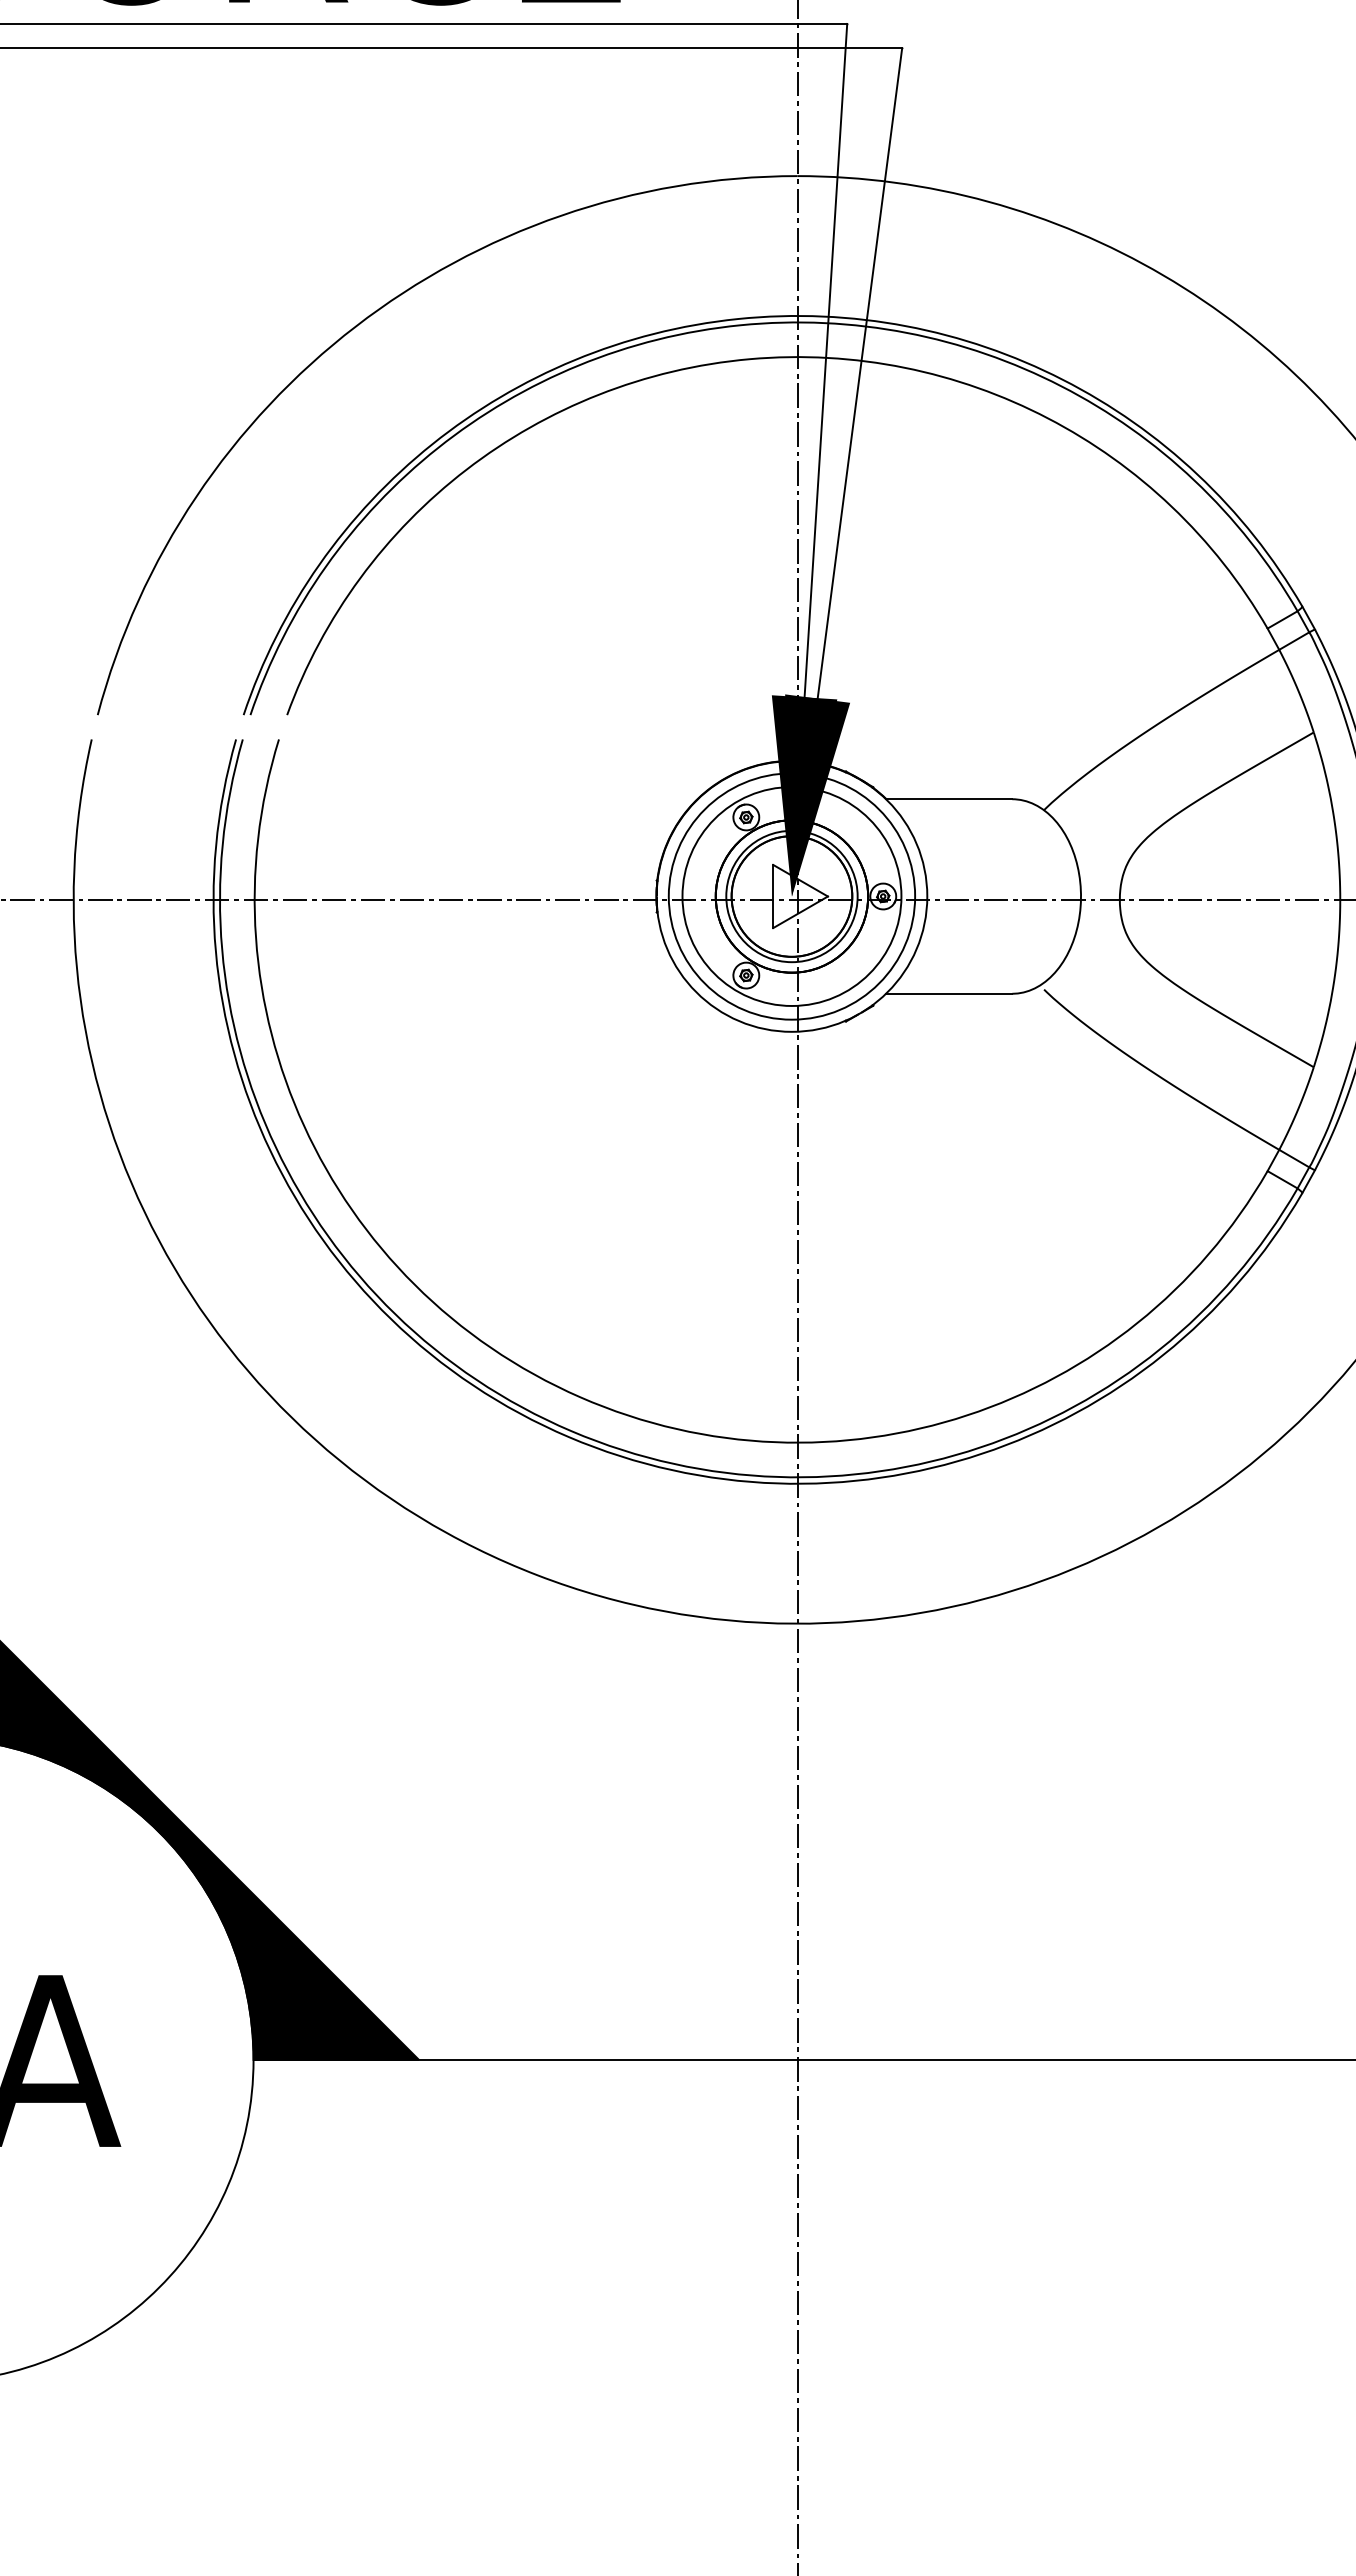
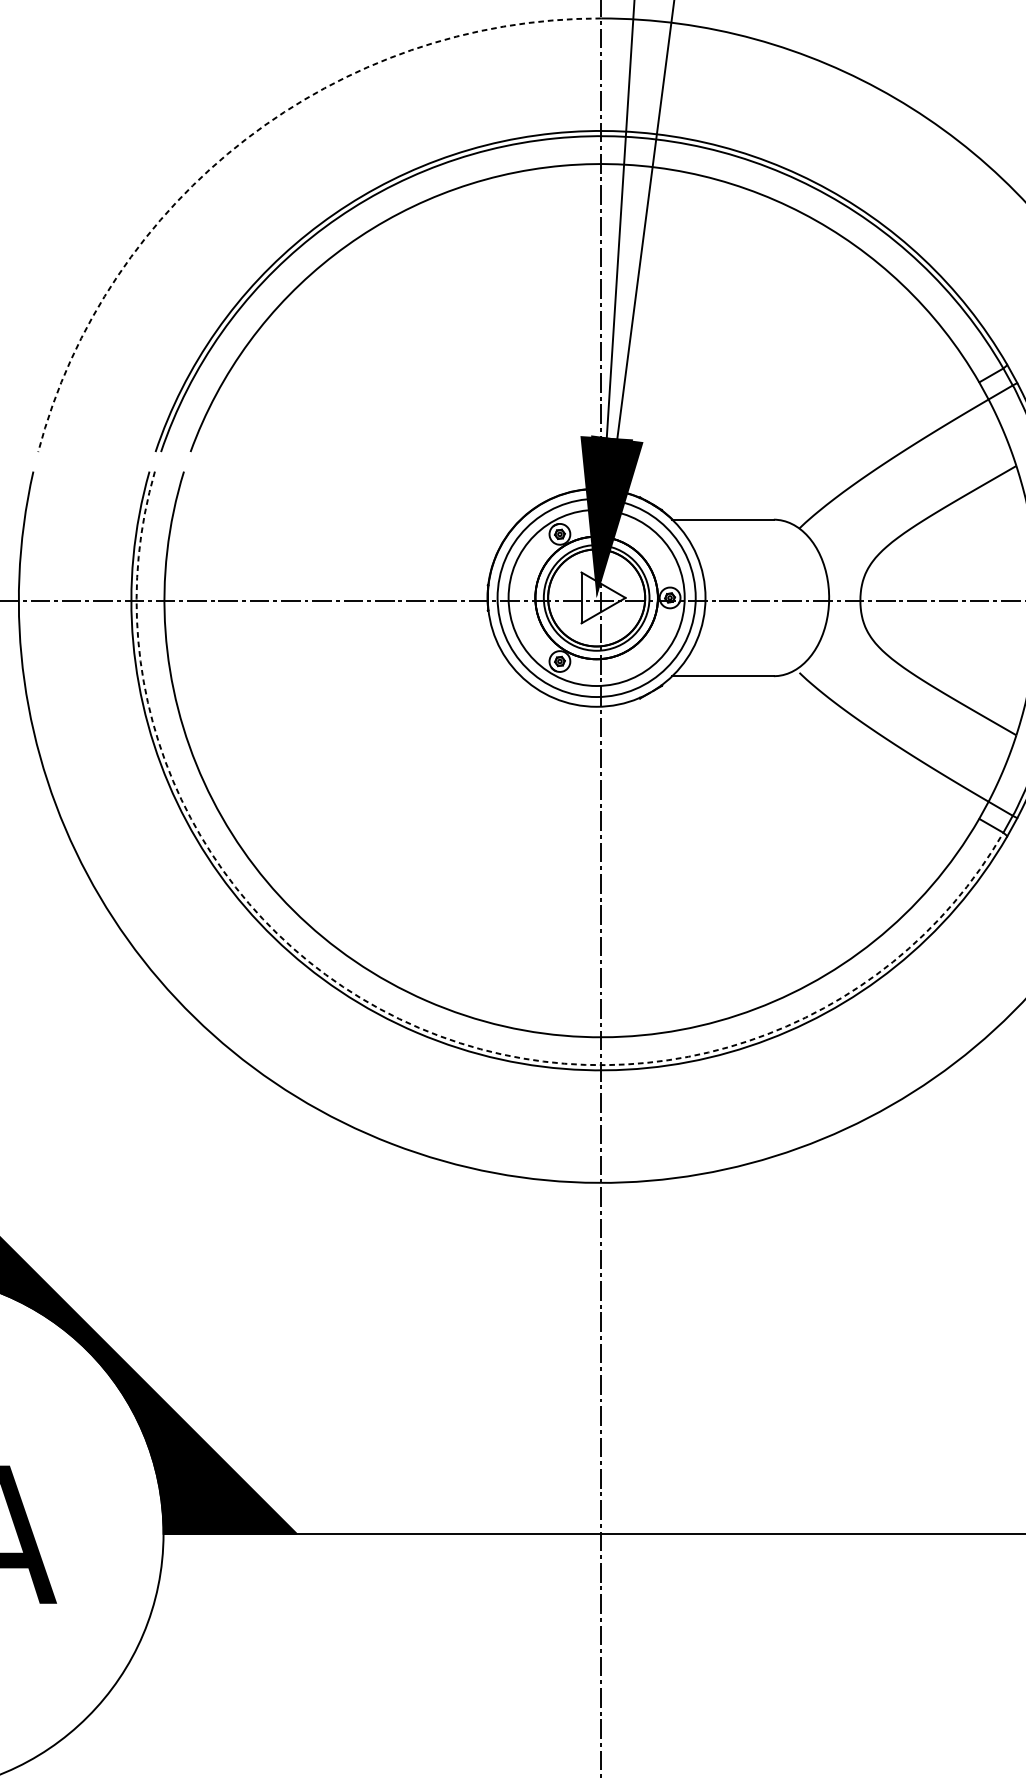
arc: (355, 326) -> (245, 139), solid -> dashed
arc: (571, 1431) -> (419, 1028), solid -> dashed

